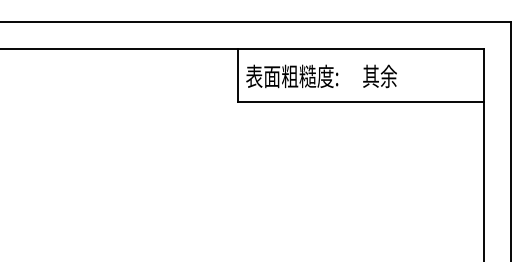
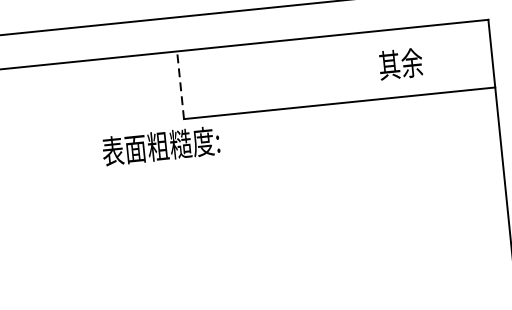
line: (238, 75) -> (180, 85), solid -> dashed
text: (292, 76) -> (161, 146), moved
text: (379, 76) -> (400, 64), moved

